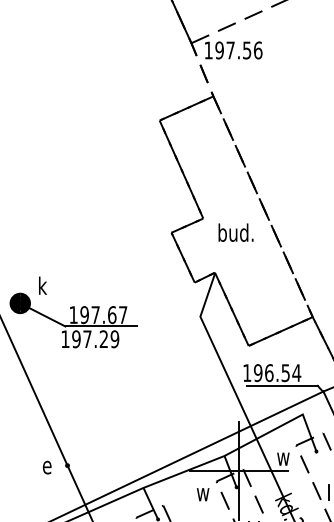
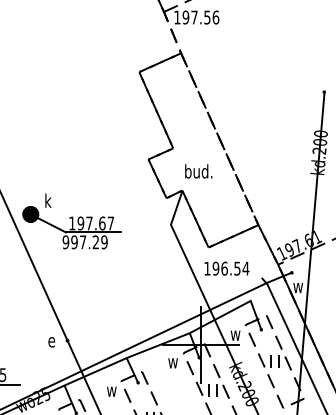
text: (235, 232) -> (198, 171), moved
text: (64, 339) -> (65, 242), 197.29 -> 997.29
line: (281, 385) -> (234, 278), removed

